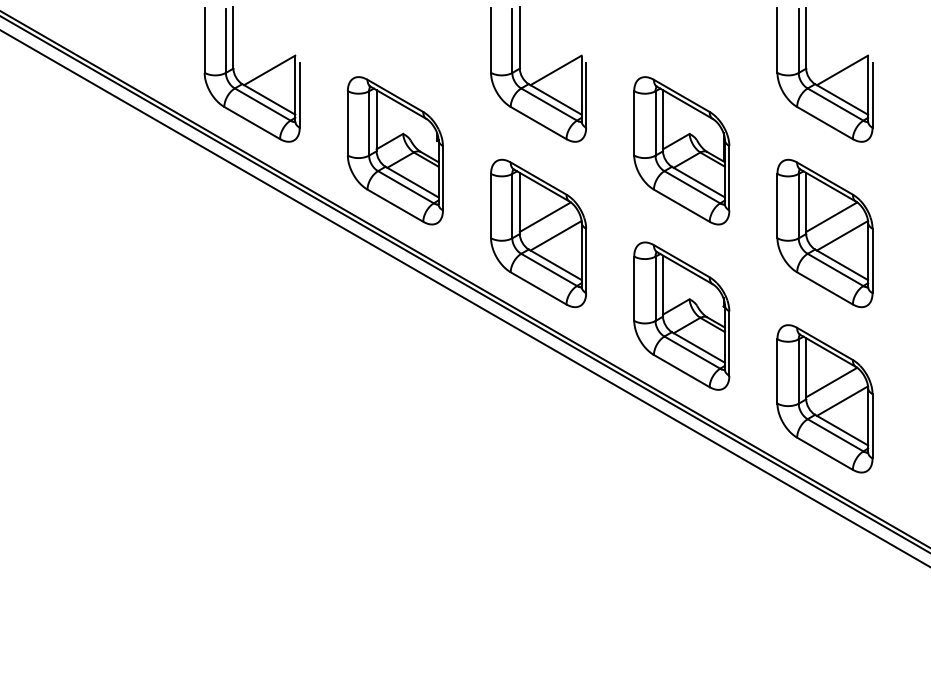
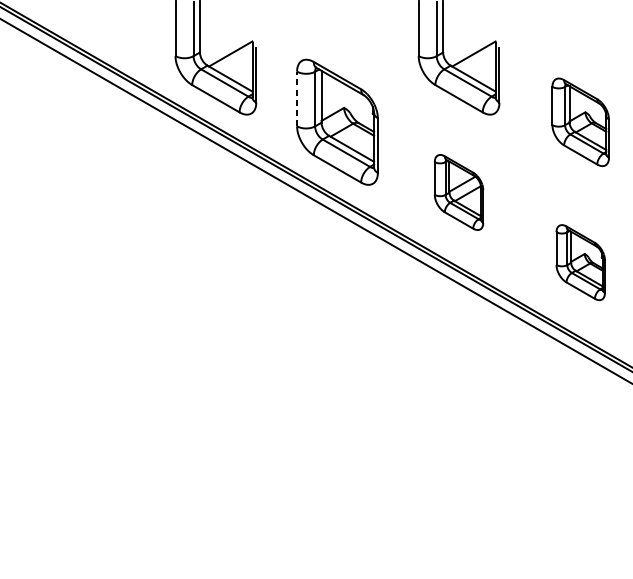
line: (347, 122) -> (296, 98), solid -> dashed
part: (681, 150) -> (580, 122), size x0.7
part: (538, 233) -> (458, 192), size x0.6
part: (681, 315) -> (580, 262), size x0.6

